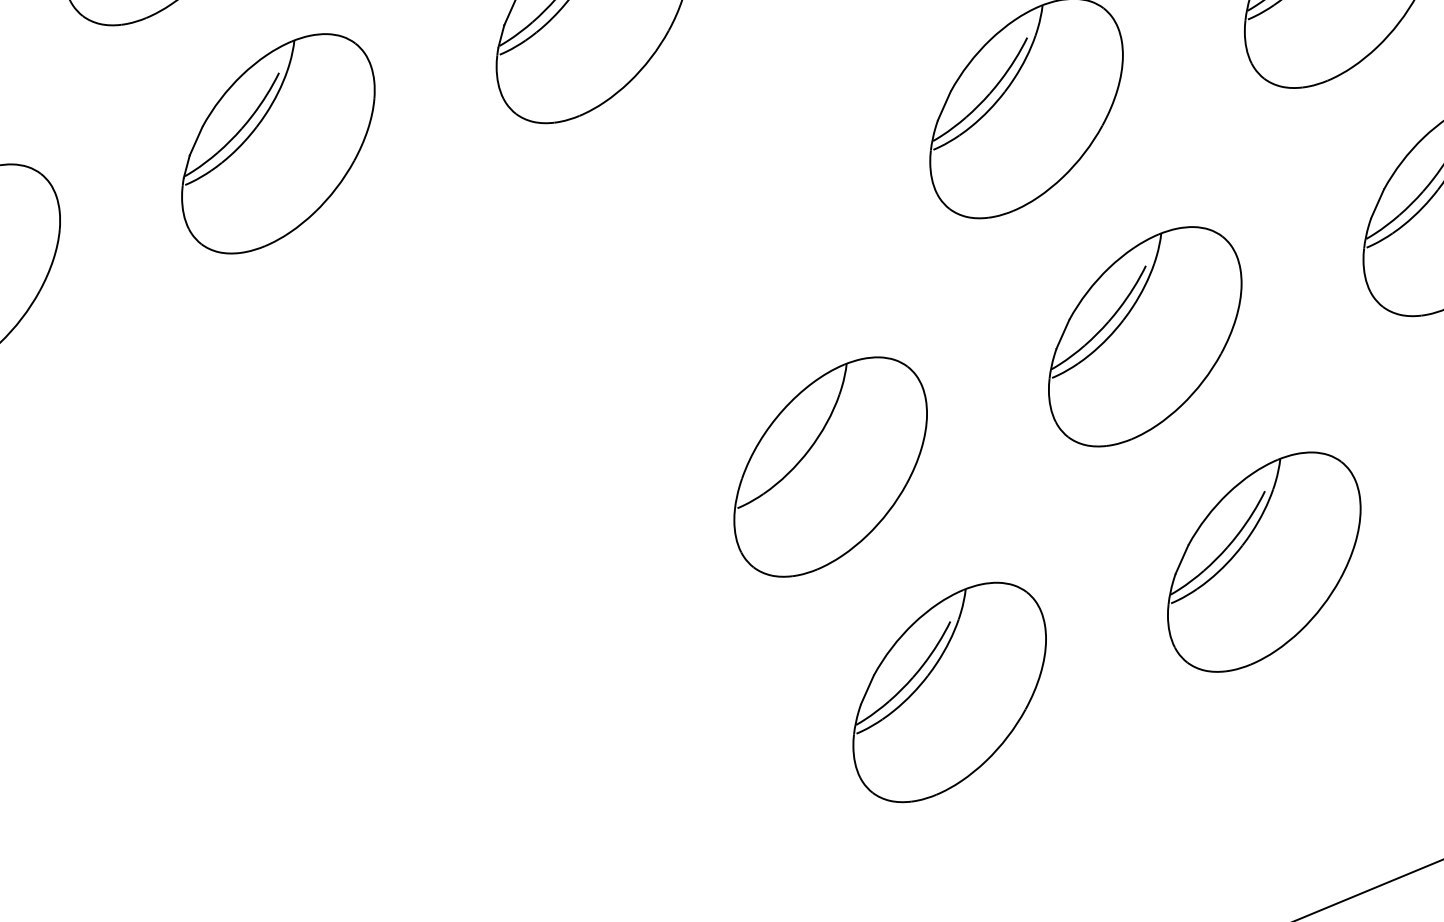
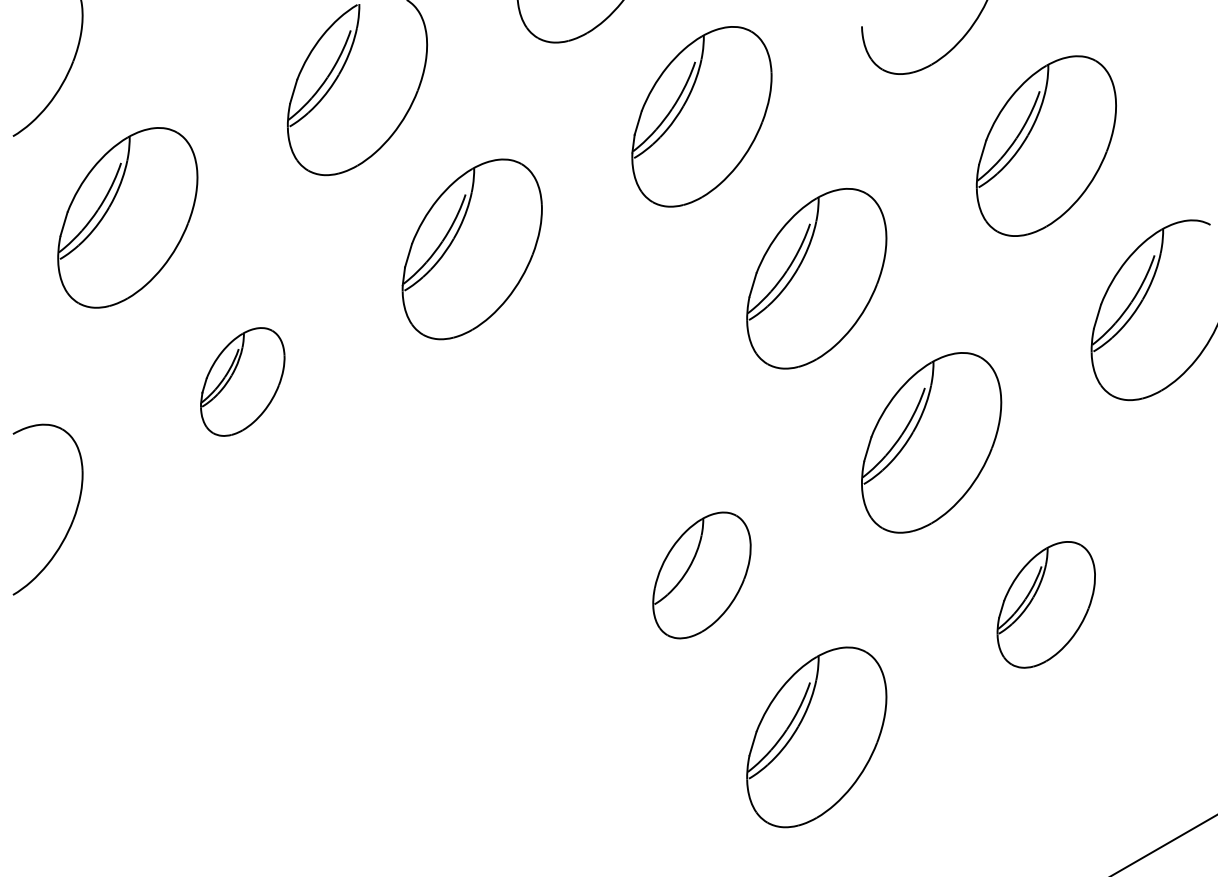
part: (278, 143) -> (242, 381), size x0.6
part: (830, 467) -> (701, 575), size x0.7
part: (1263, 561) -> (1045, 604), size x0.7

